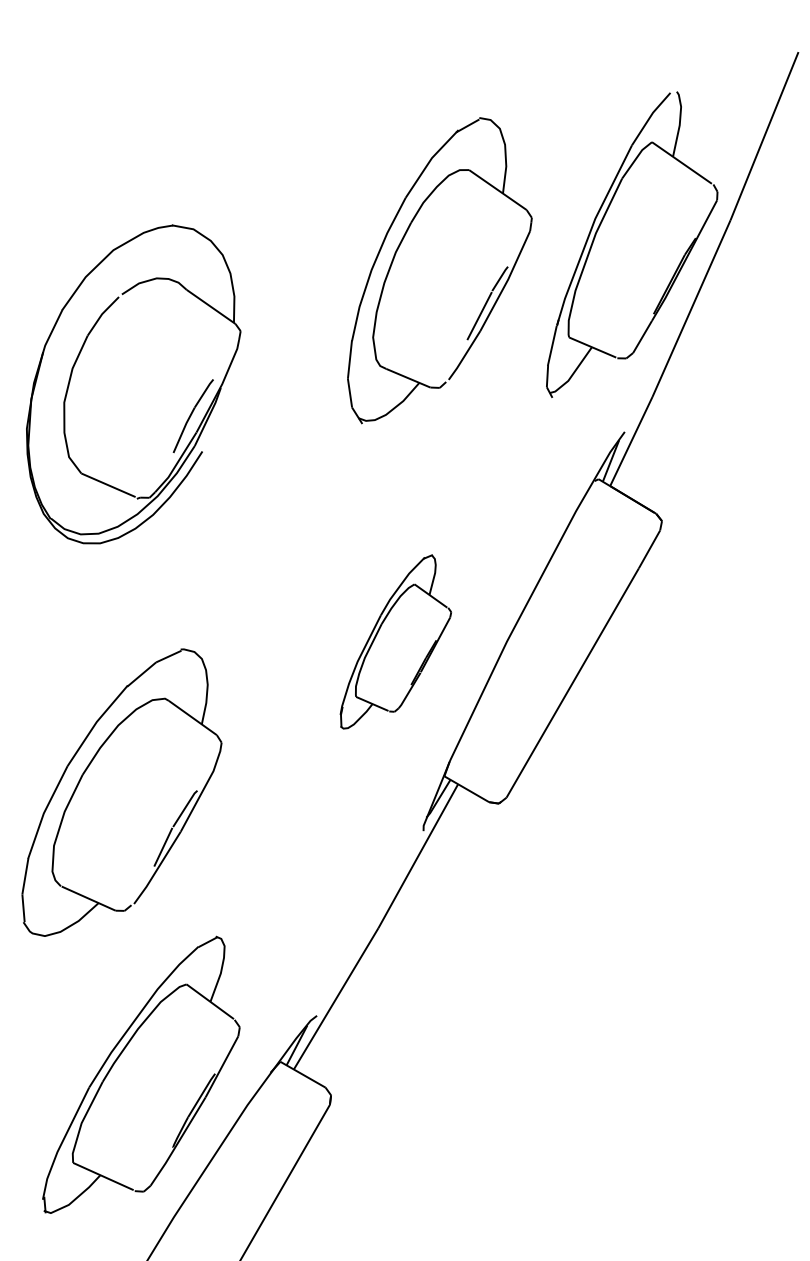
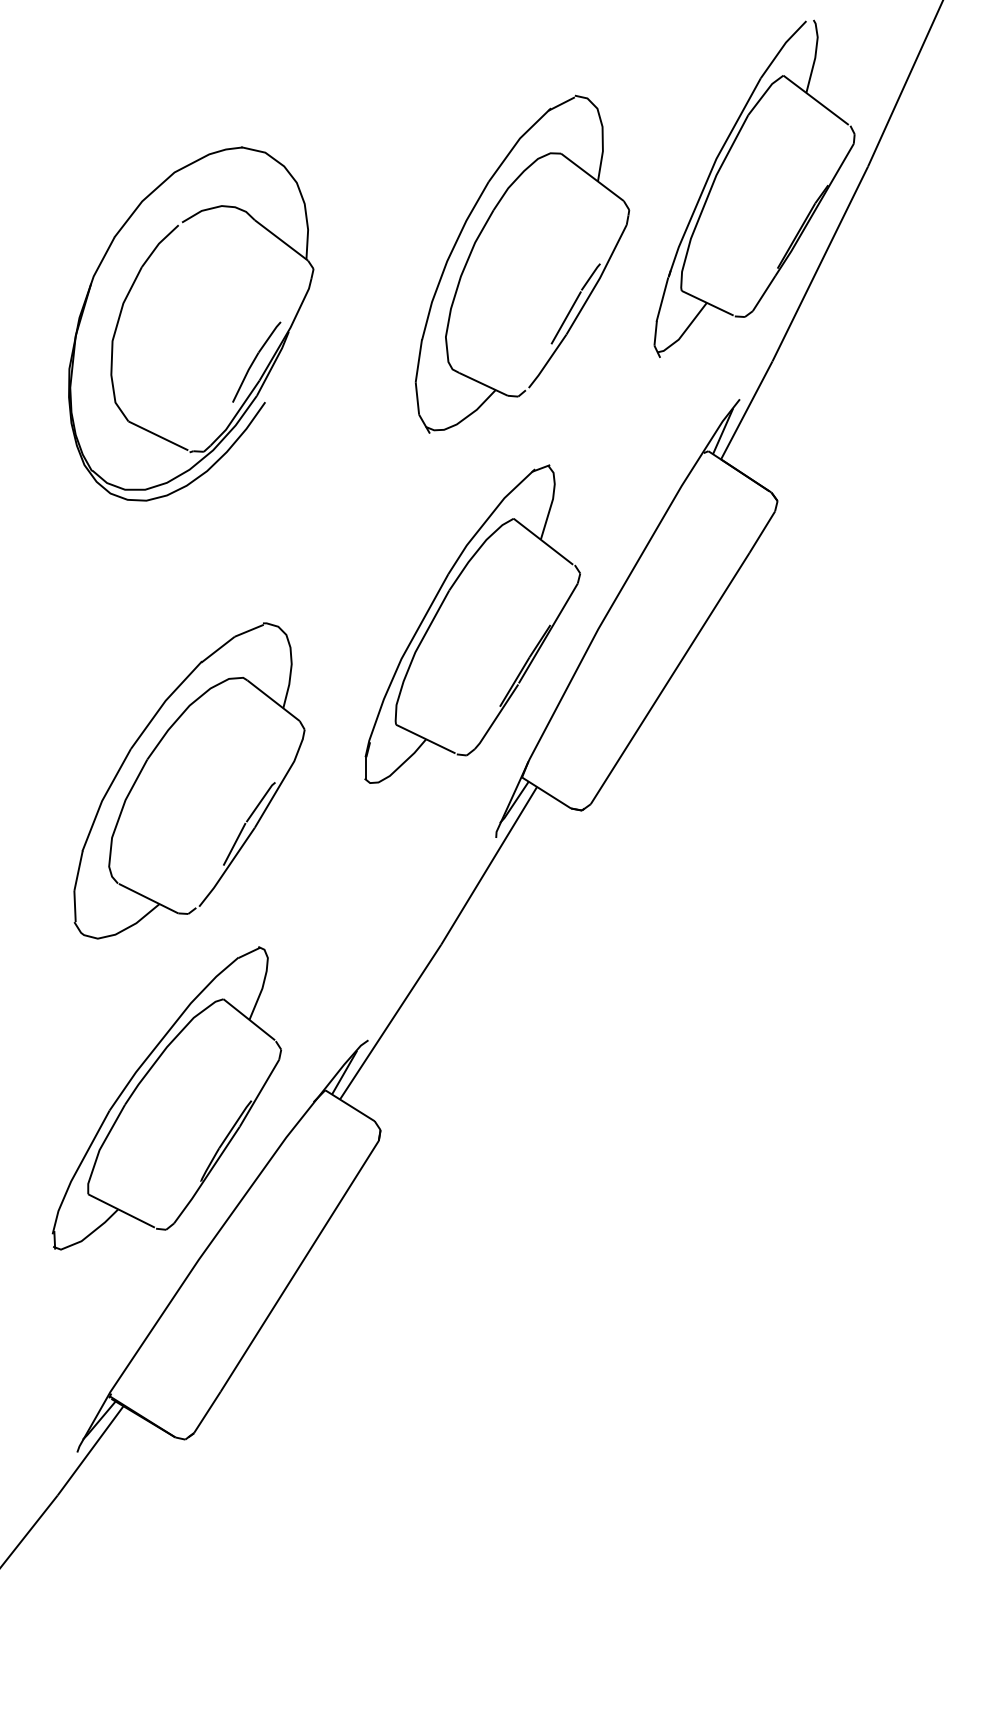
part: (399, 247) -> (479, 237), moved
part: (394, 641) -> (472, 623), size x1.67
part: (87, 770) -> (152, 754), moved

